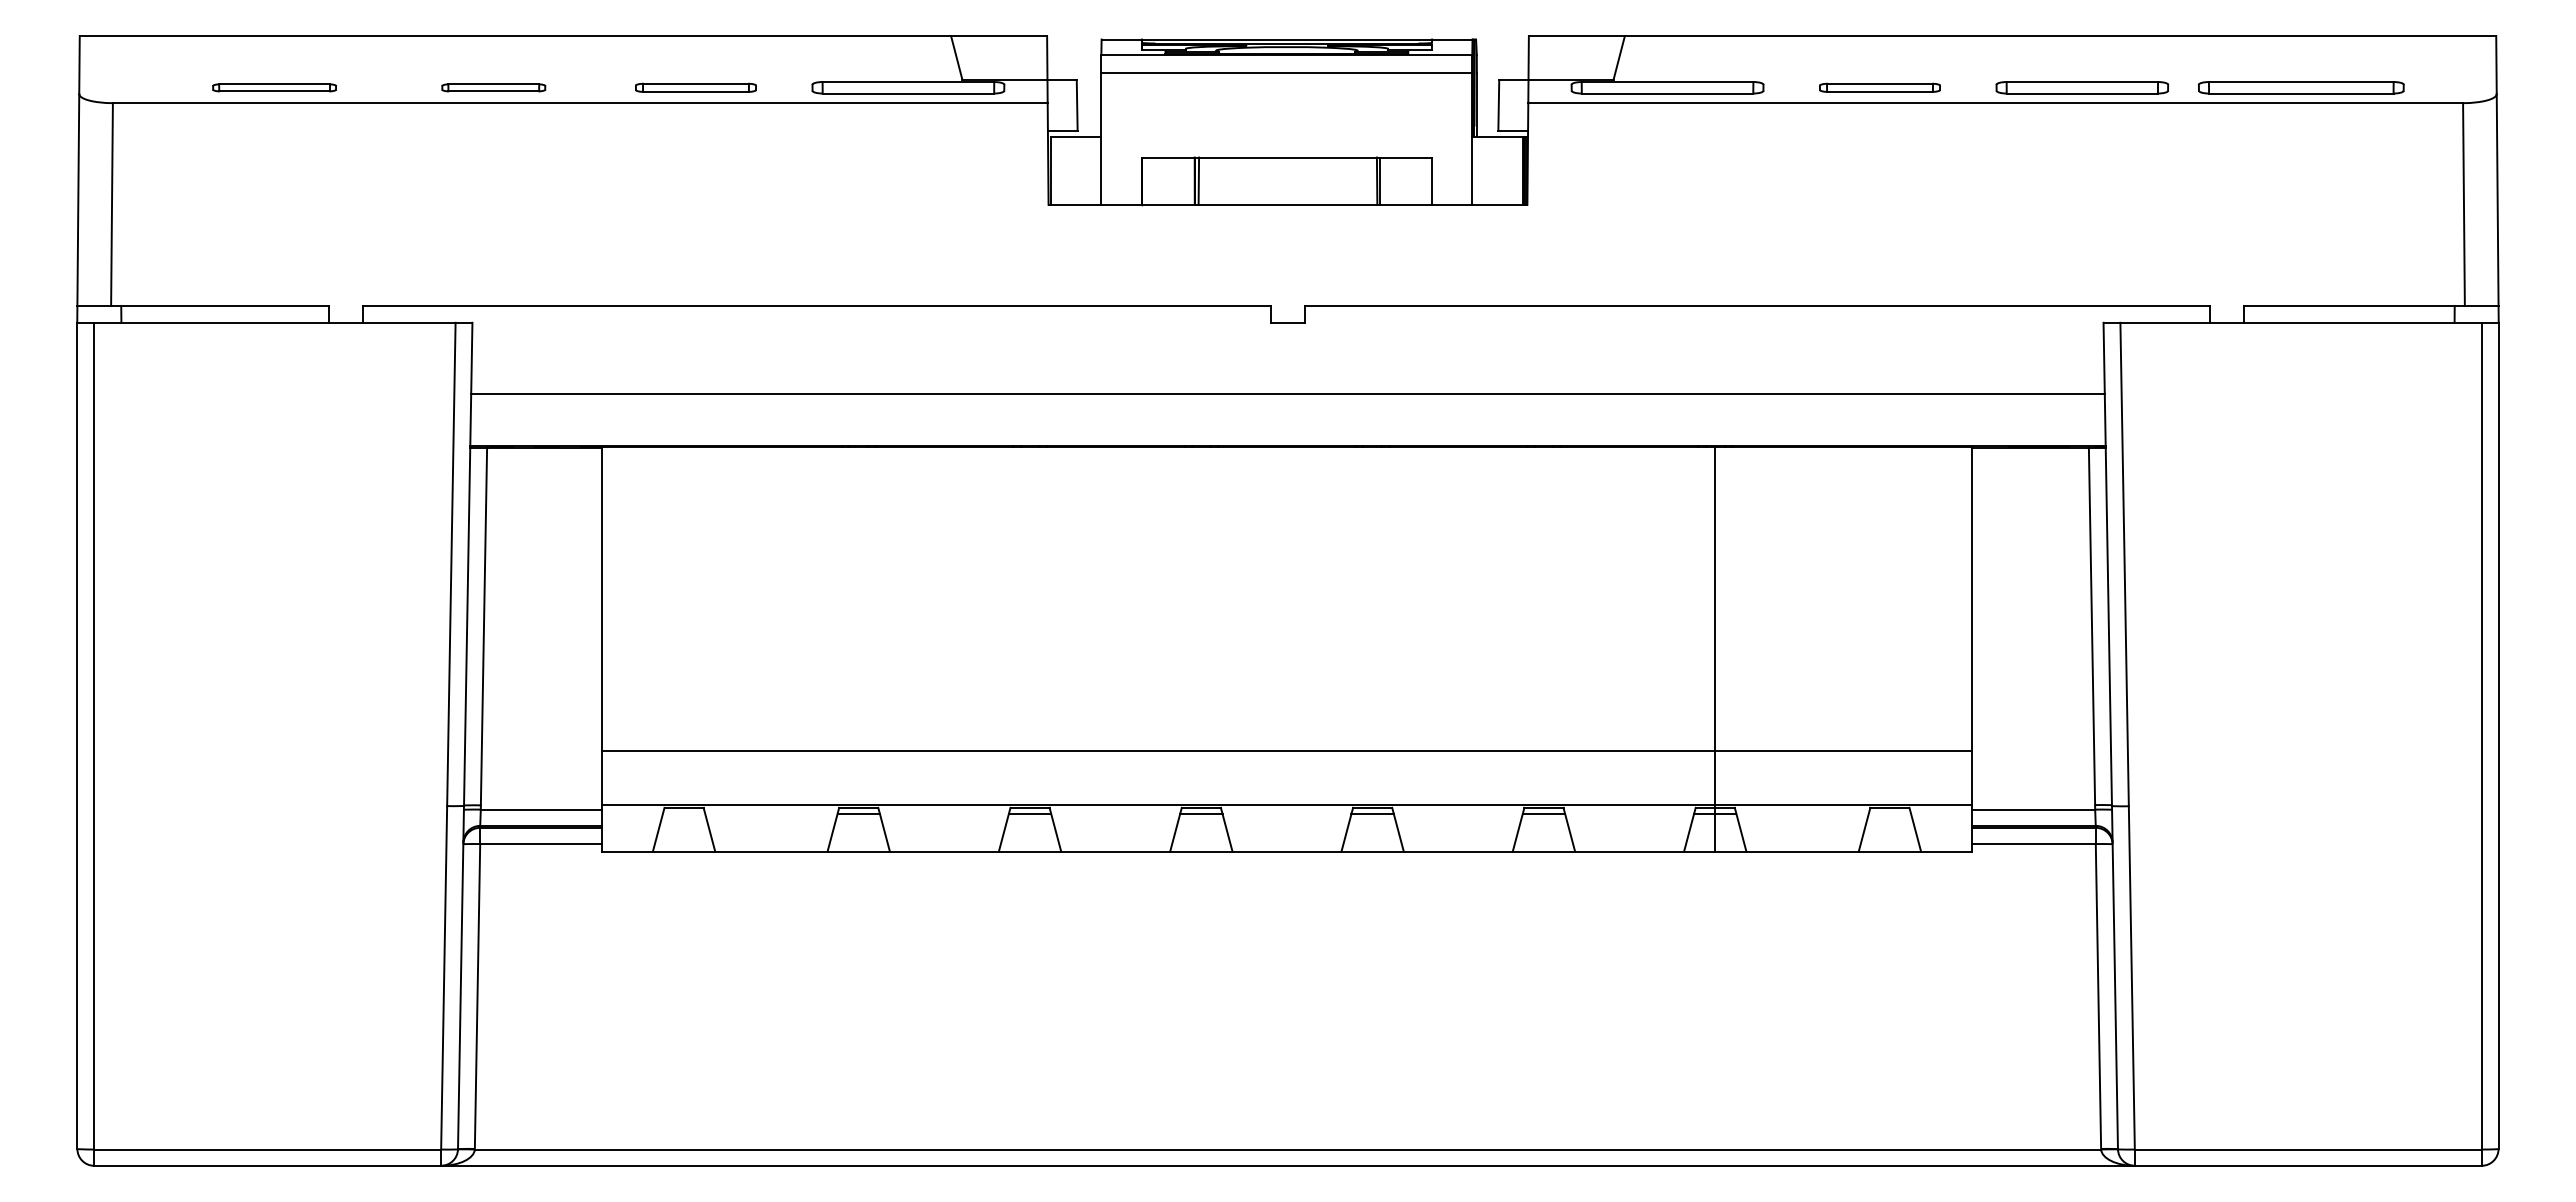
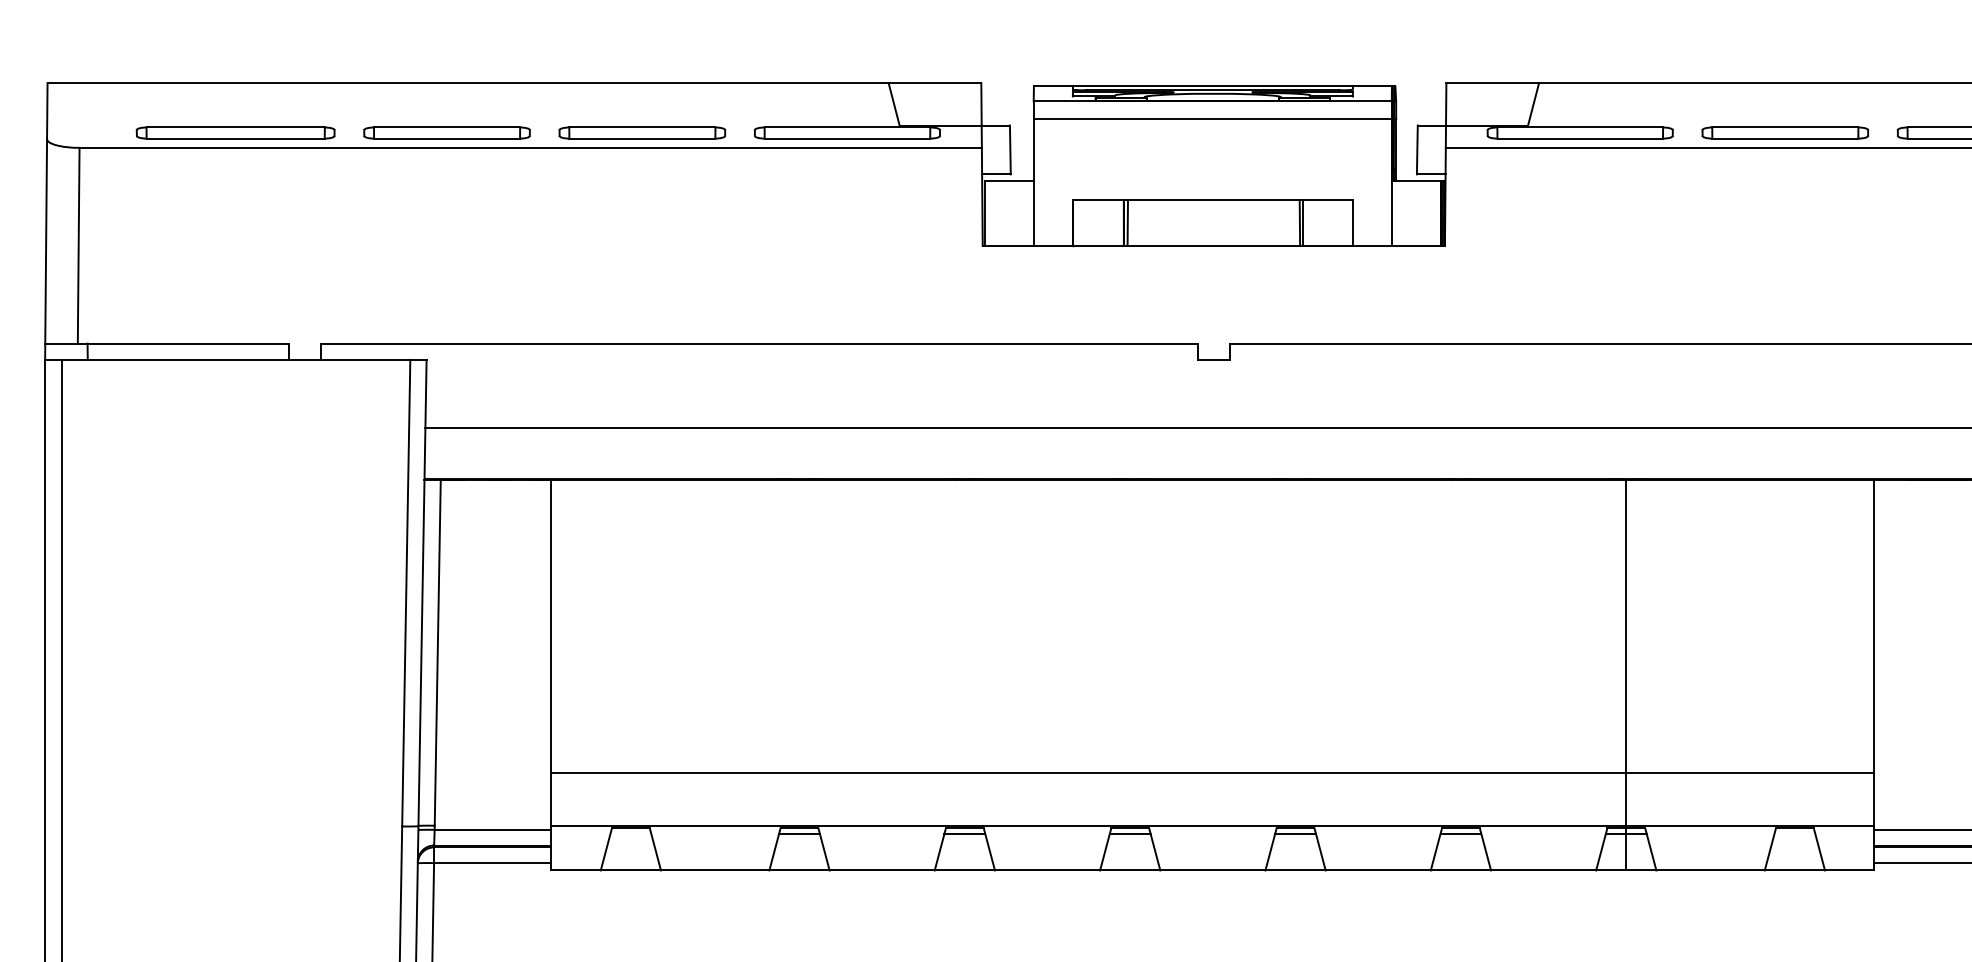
part: (274, 87) -> (235, 132), size x1.67
part: (493, 87) -> (446, 132), size x1.67
part: (695, 87) -> (641, 132), size x1.43
part: (1879, 87) -> (1784, 132), size x1.43

